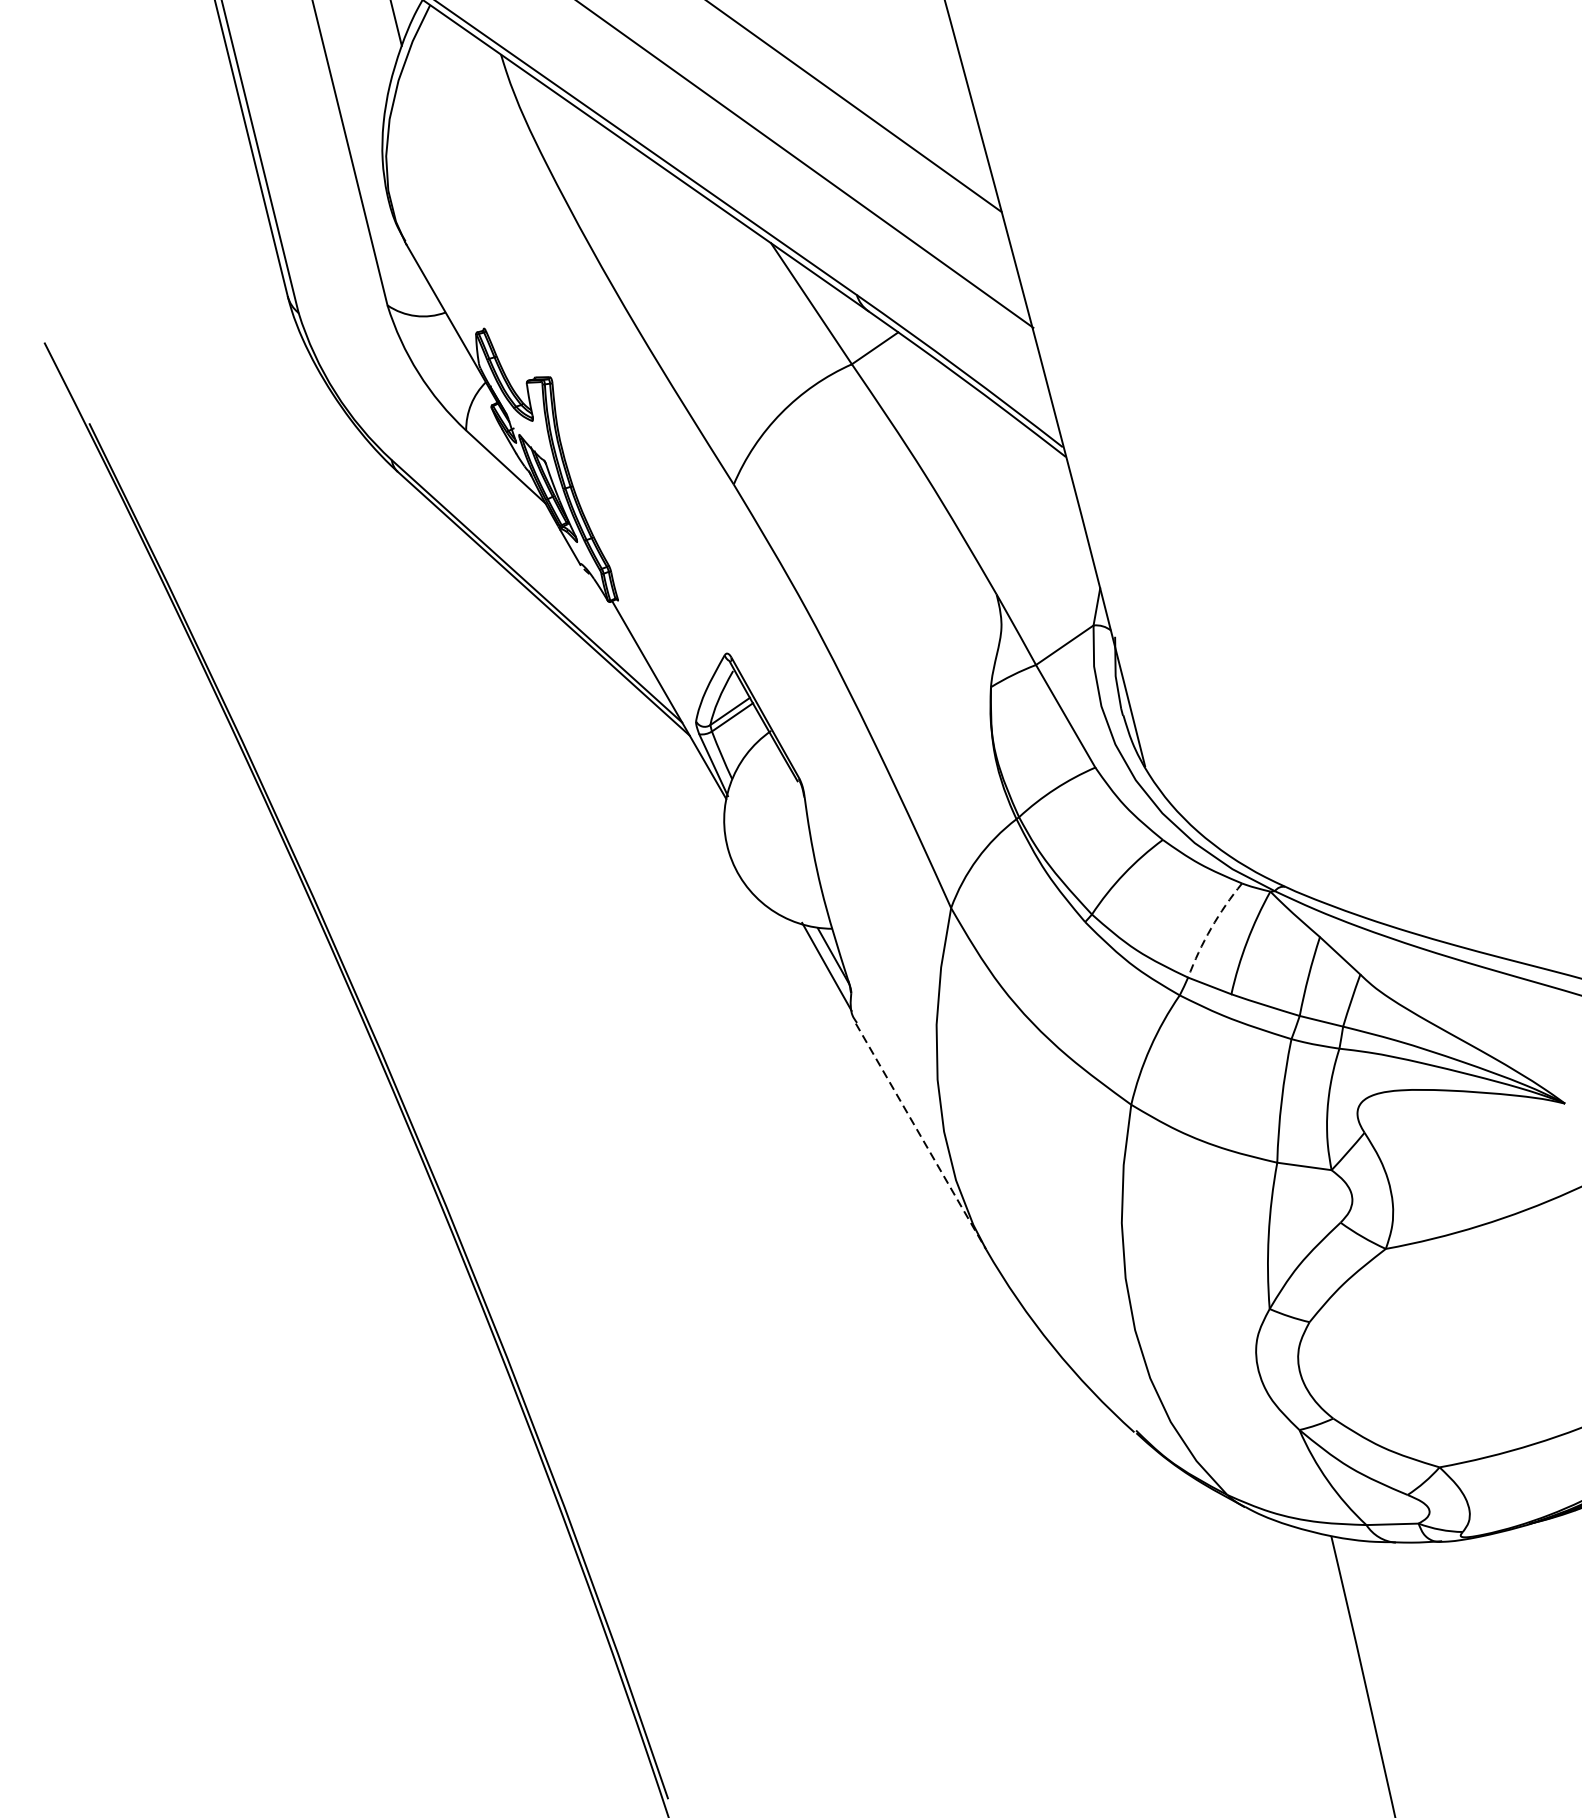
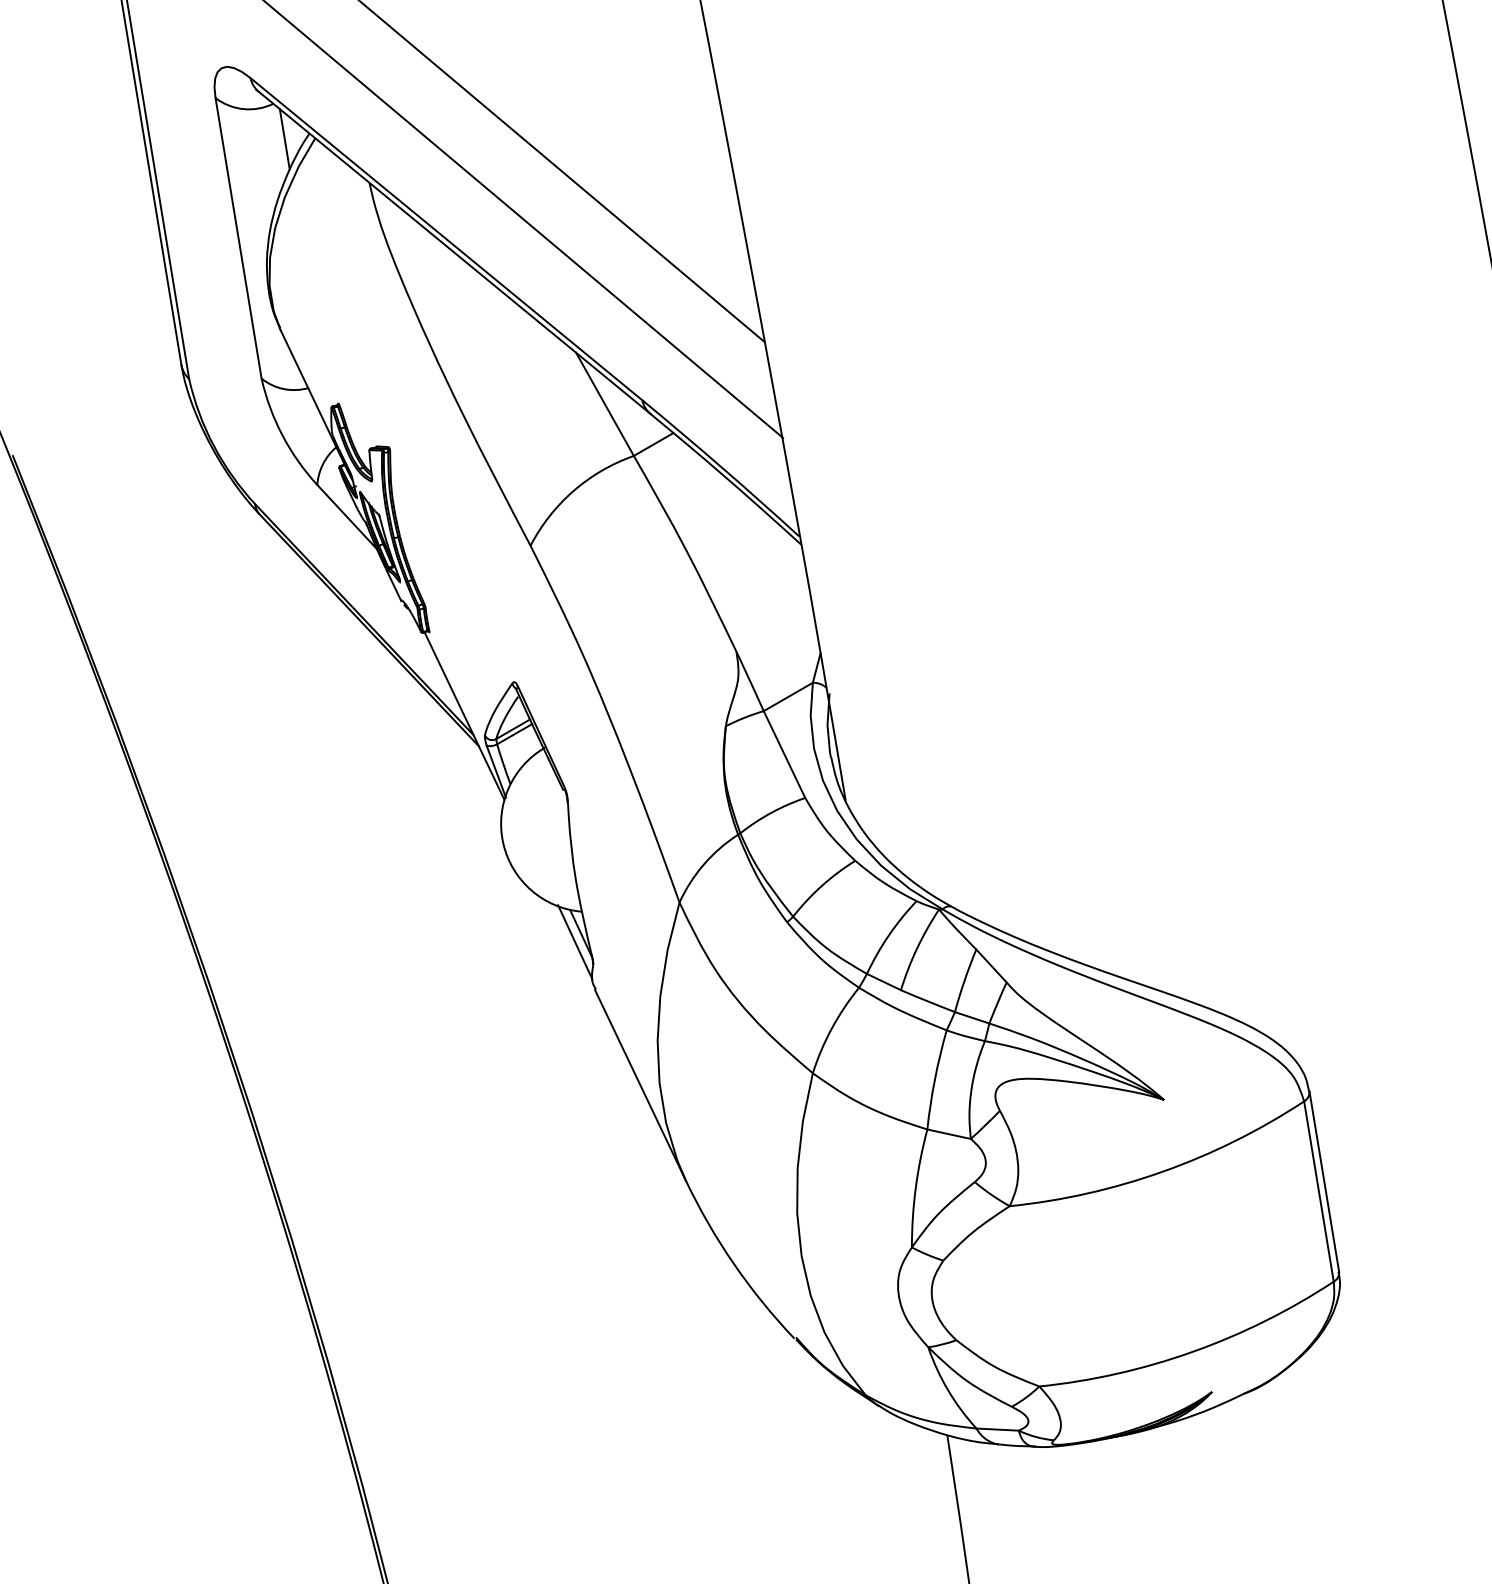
arc: (1210, 928) -> (888, 935), dashed -> solid
line: (920, 1136) -> (640, 1085), dashed -> solid

